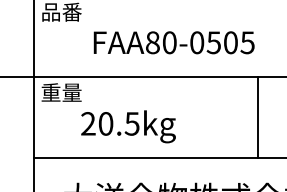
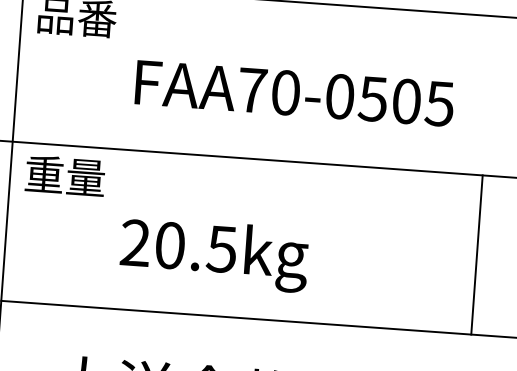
text: (152, 42) -> (251, 89), FAA80-0505 -> FAA70-0505
line: (257, 117) -> (476, 254), moved
text: (128, 126) -> (214, 253), moved

